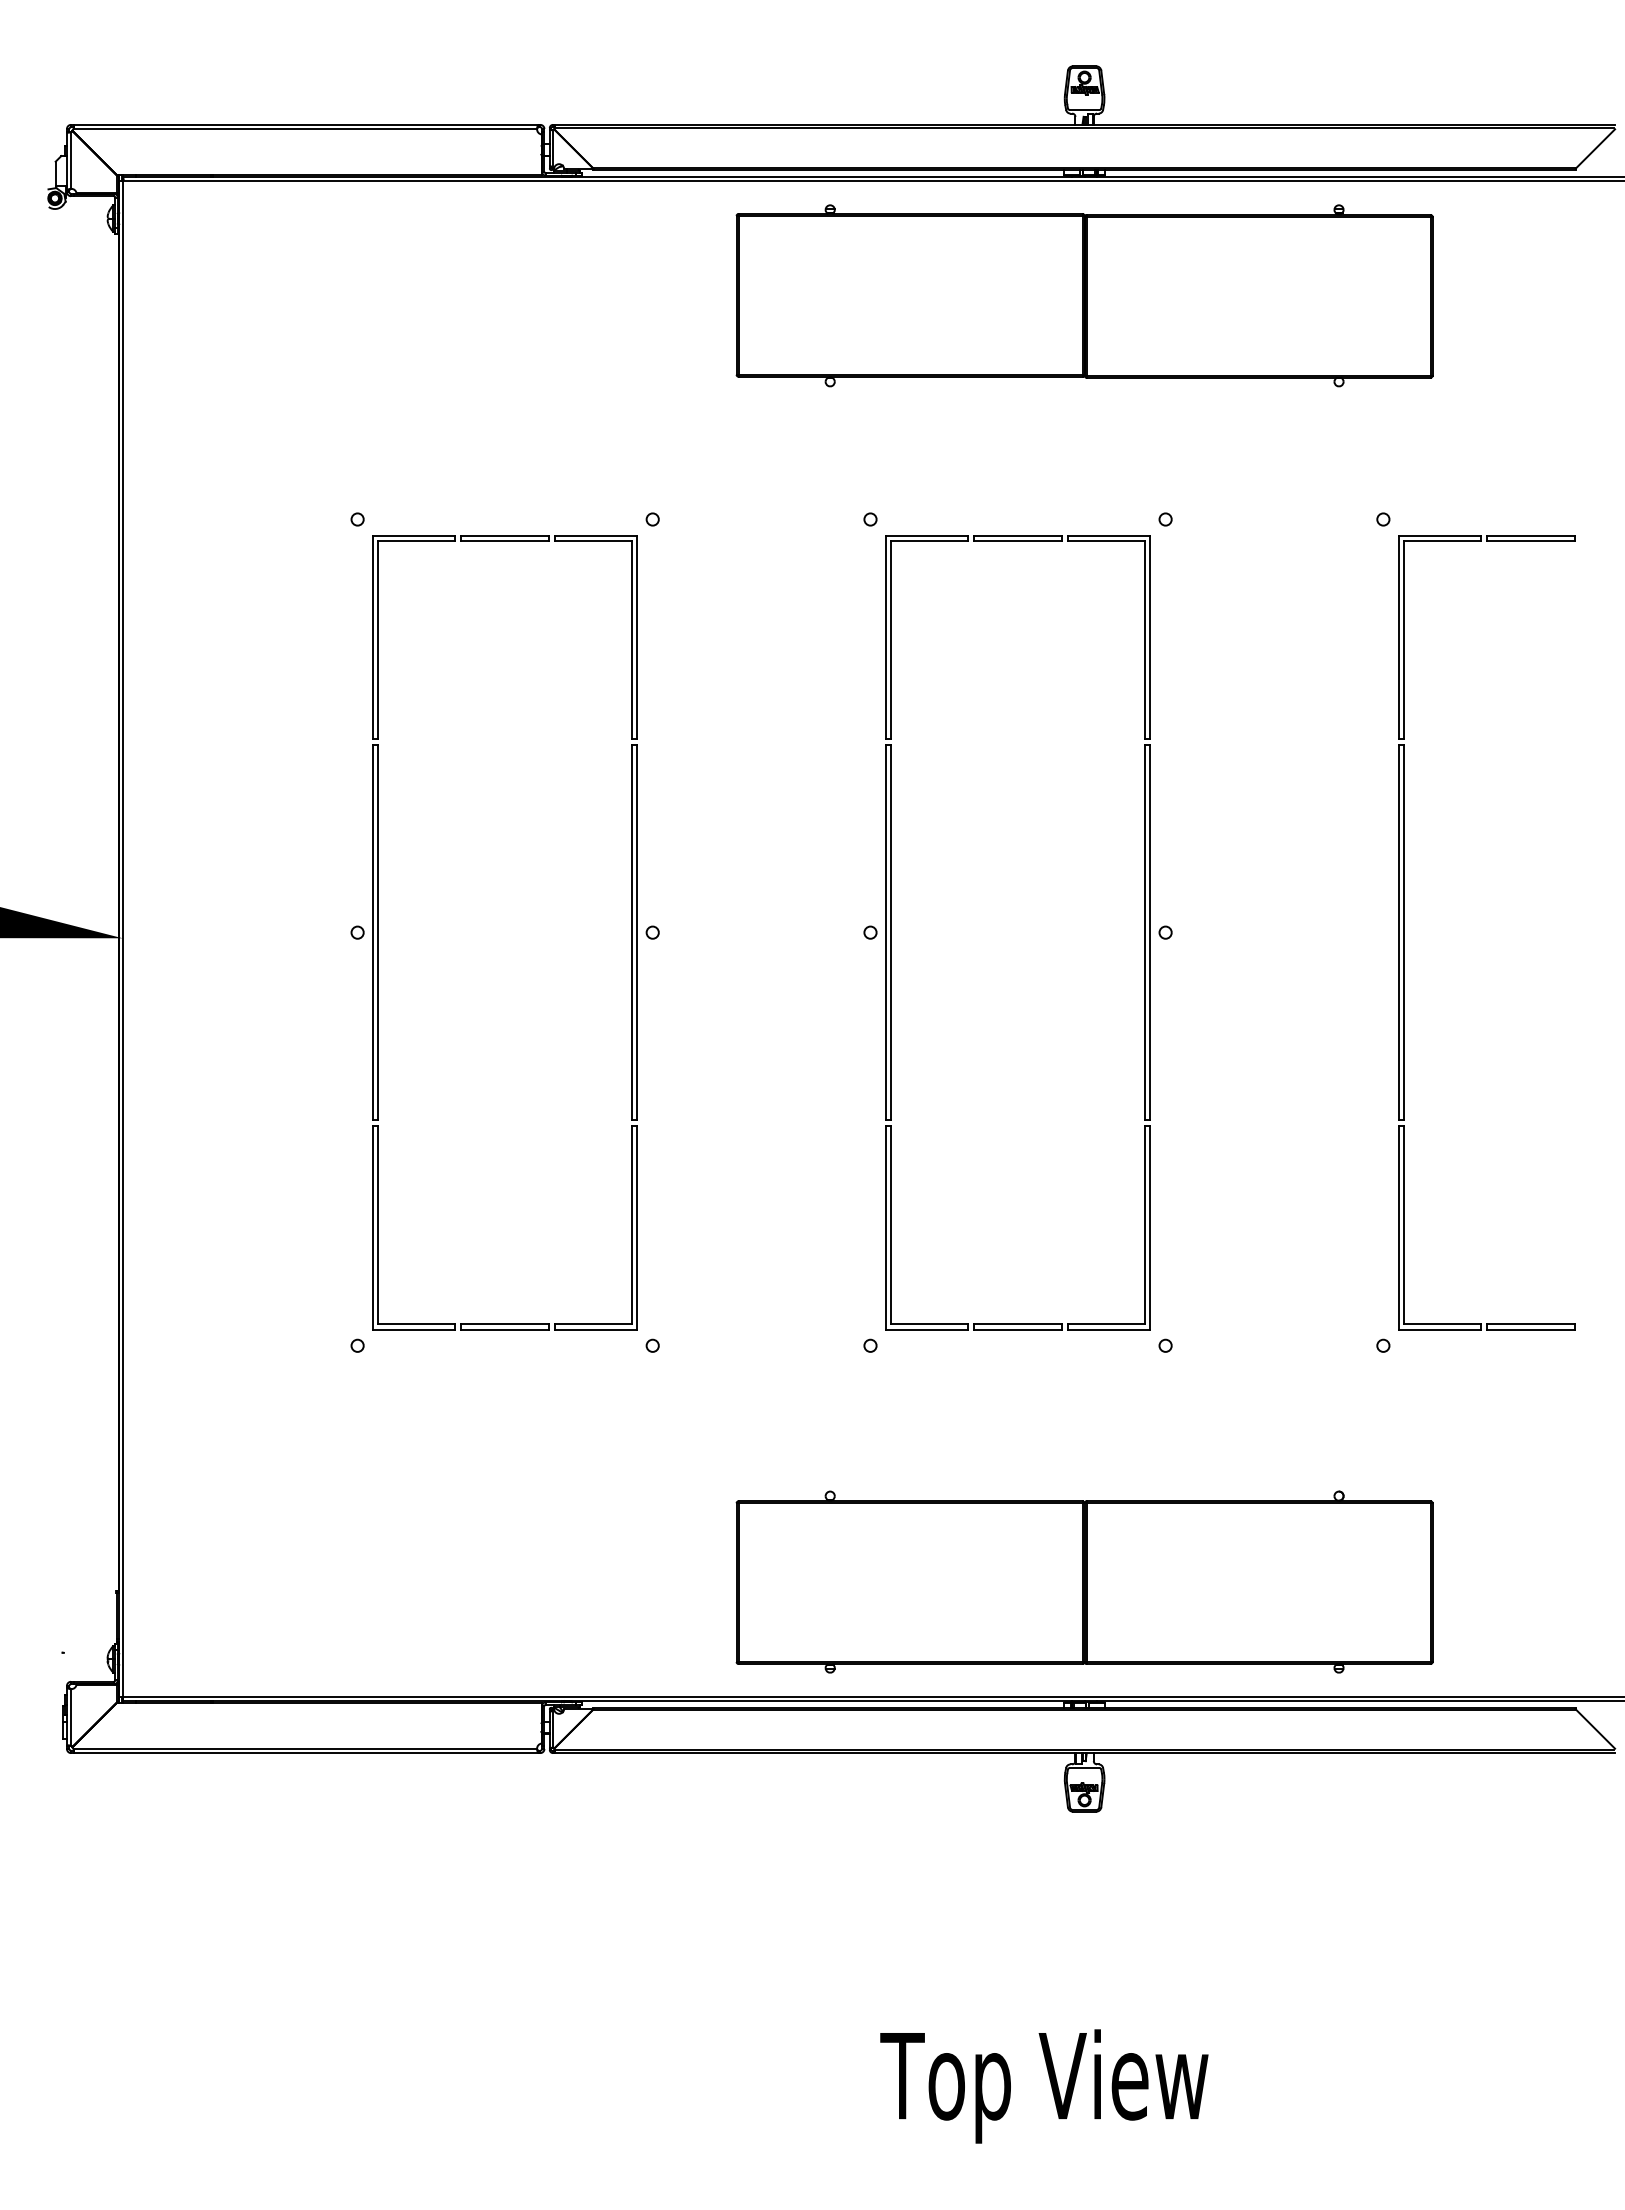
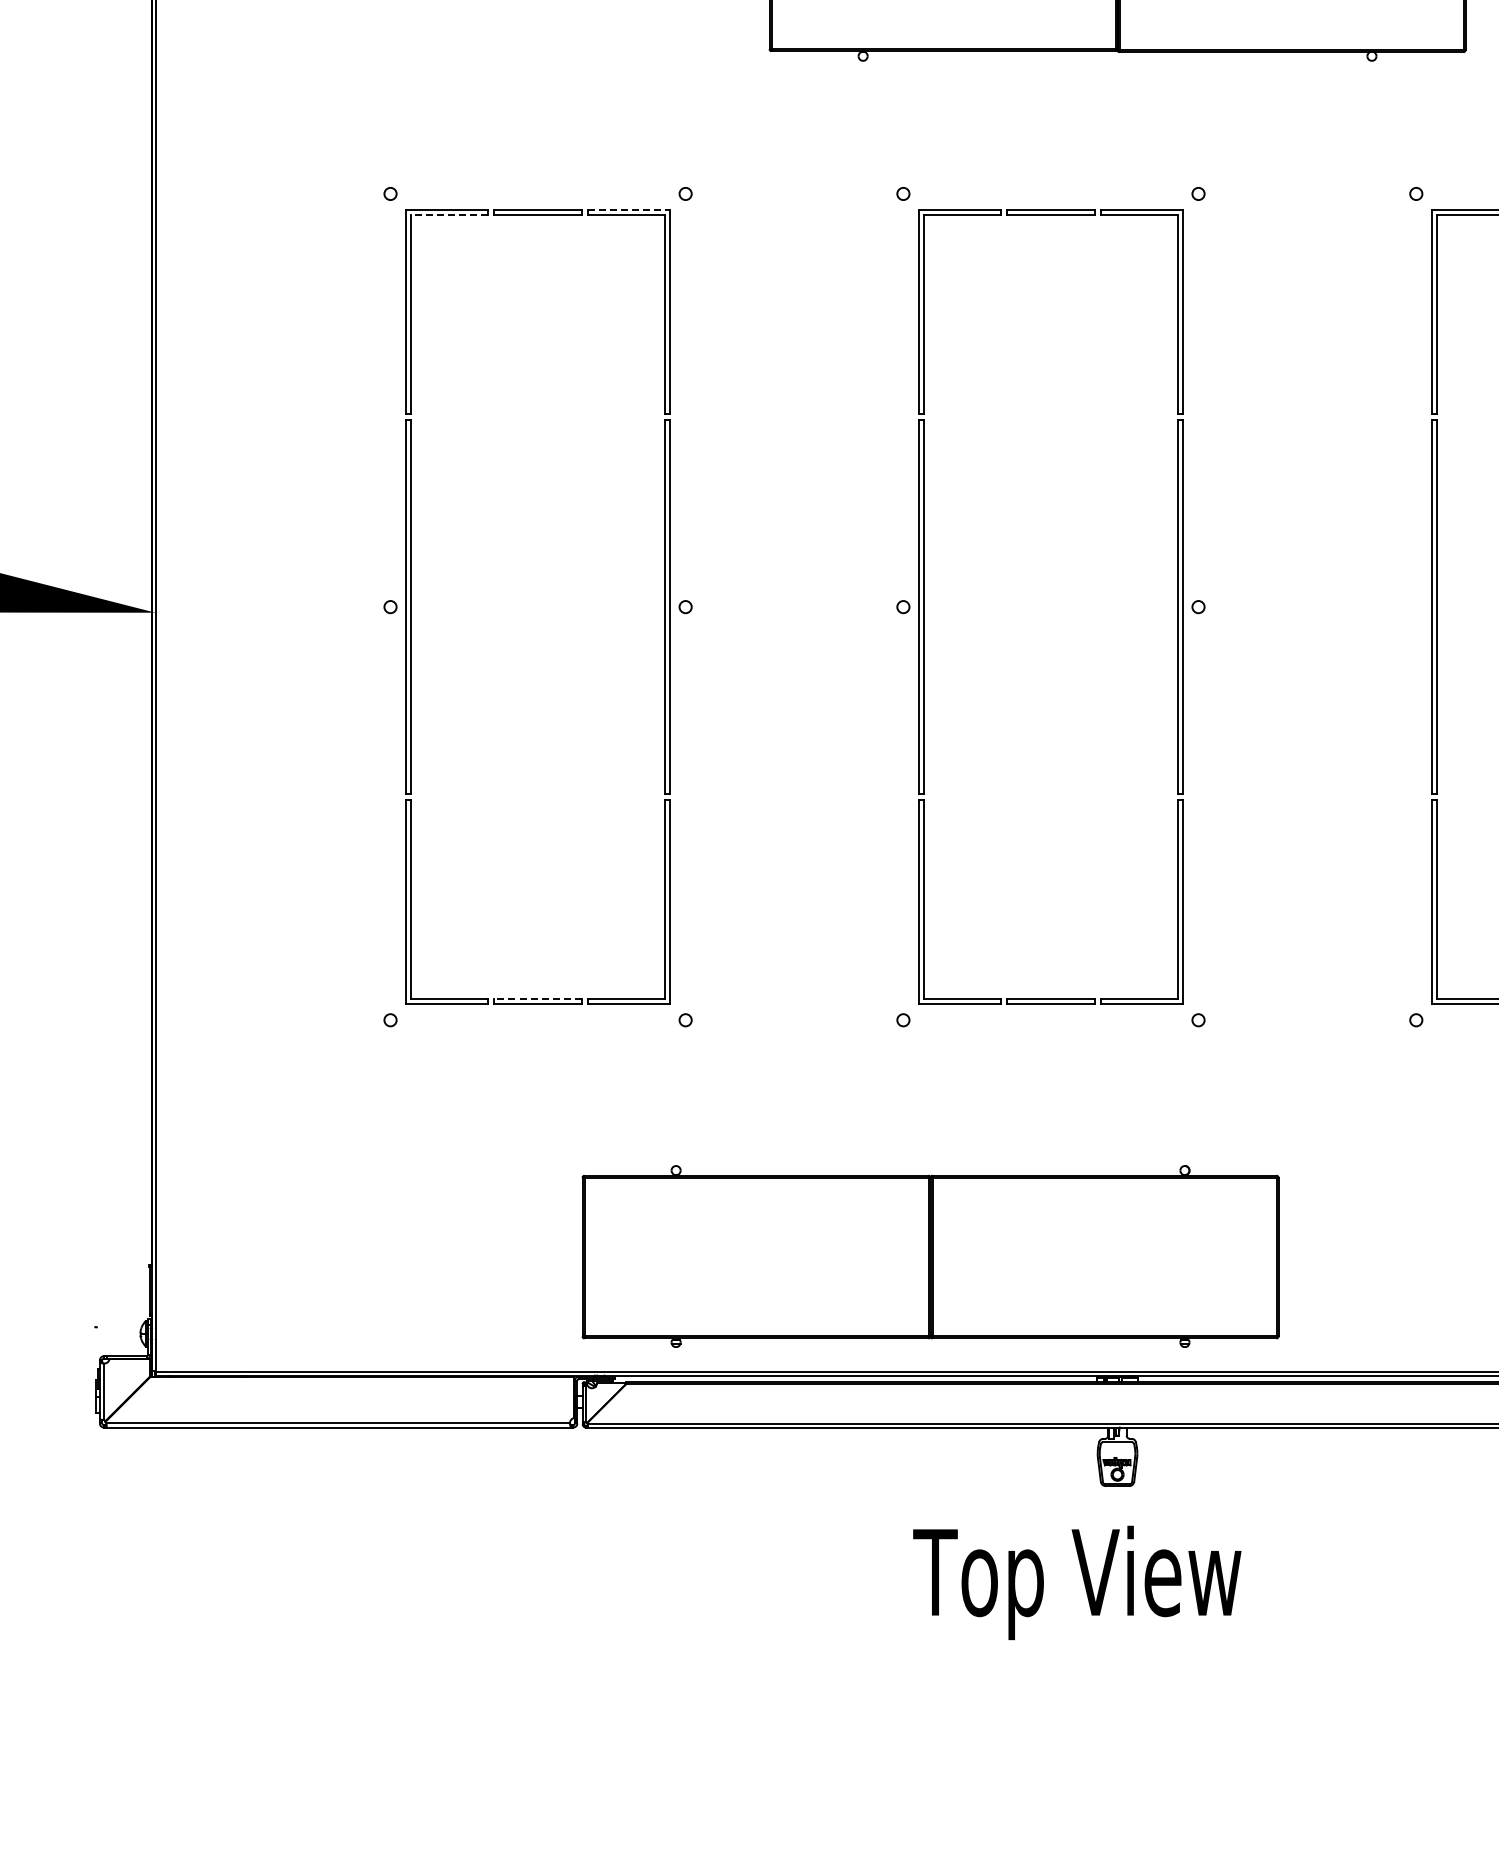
line: (596, 535) -> (629, 209), solid -> dashed
line: (416, 540) -> (449, 214), solid -> dashed
line: (505, 1324) -> (538, 998), solid -> dashed
part: (1084, 1581) -> (930, 1255), moved
text: (1044, 2086) -> (1077, 1582), moved

